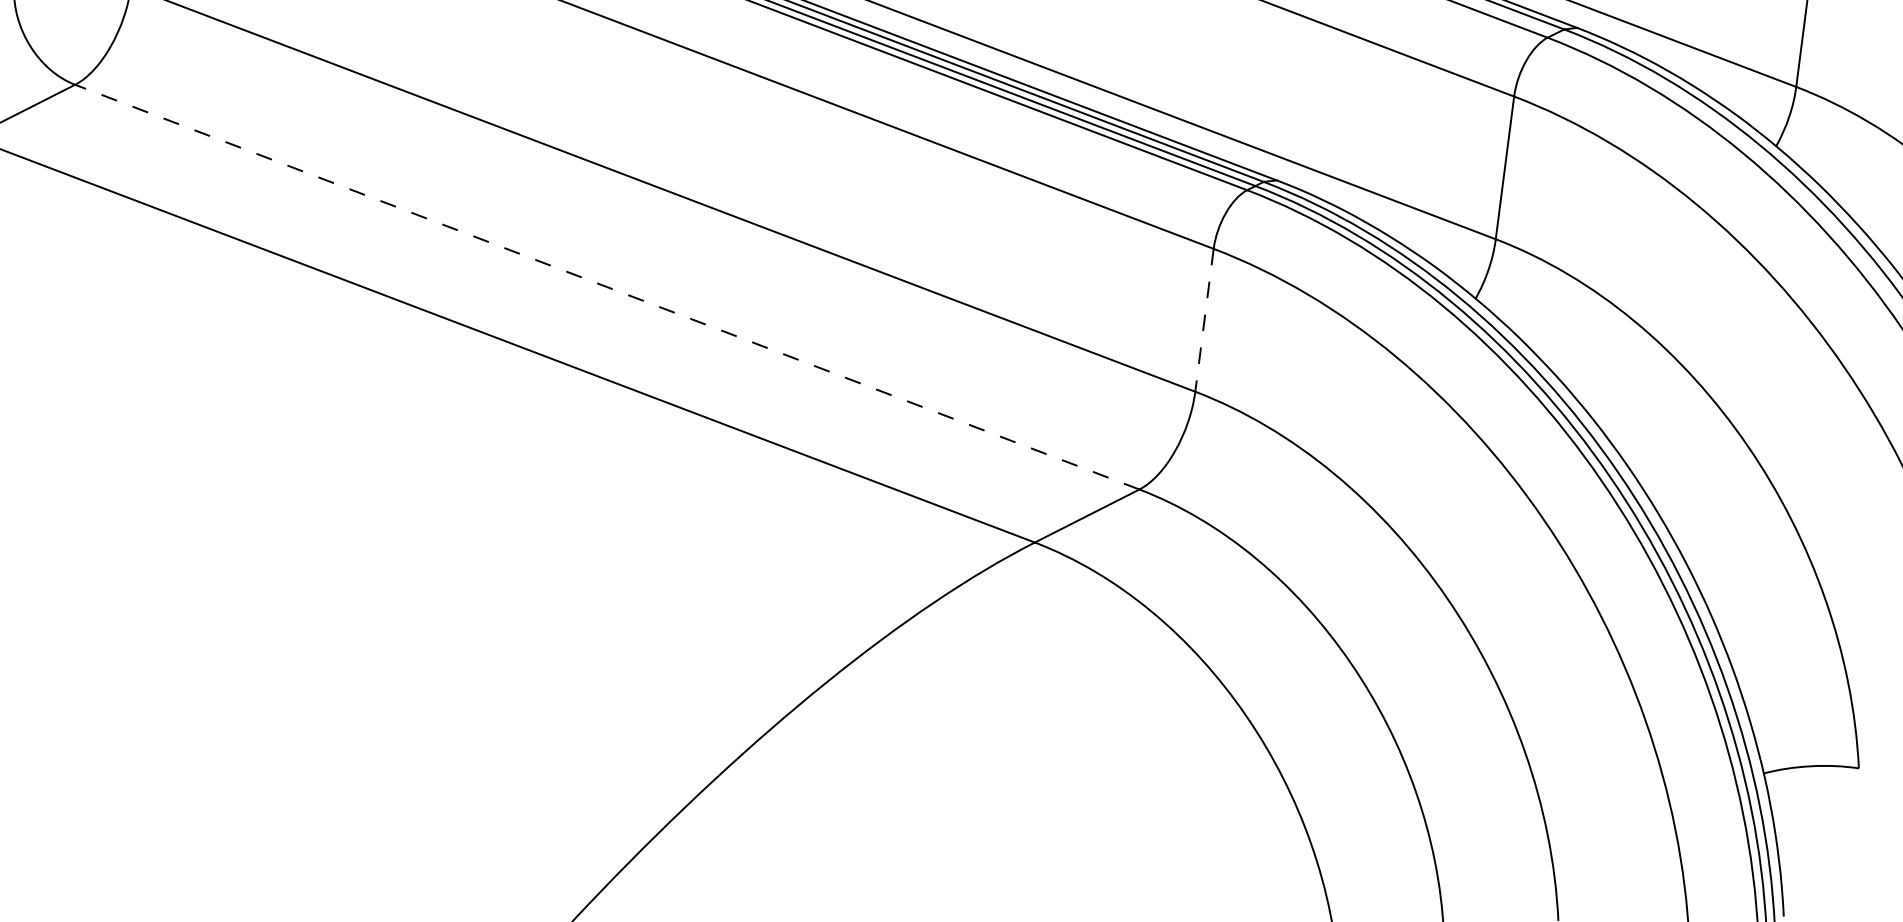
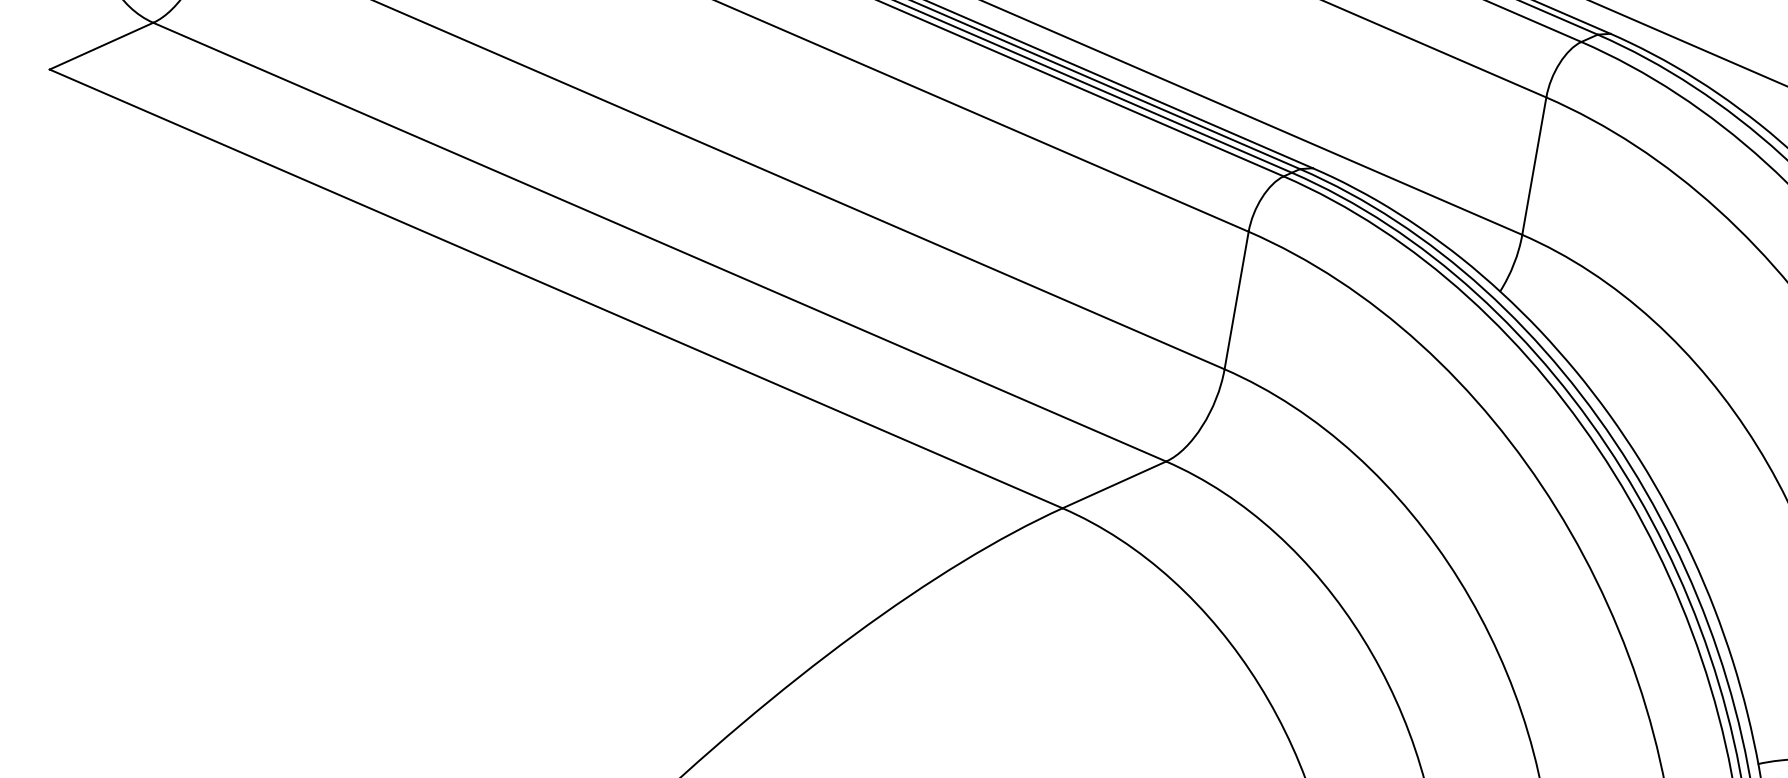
line: (606, 286) -> (659, 241), dashed -> solid
line: (1204, 320) -> (1236, 300), dashed -> solid

